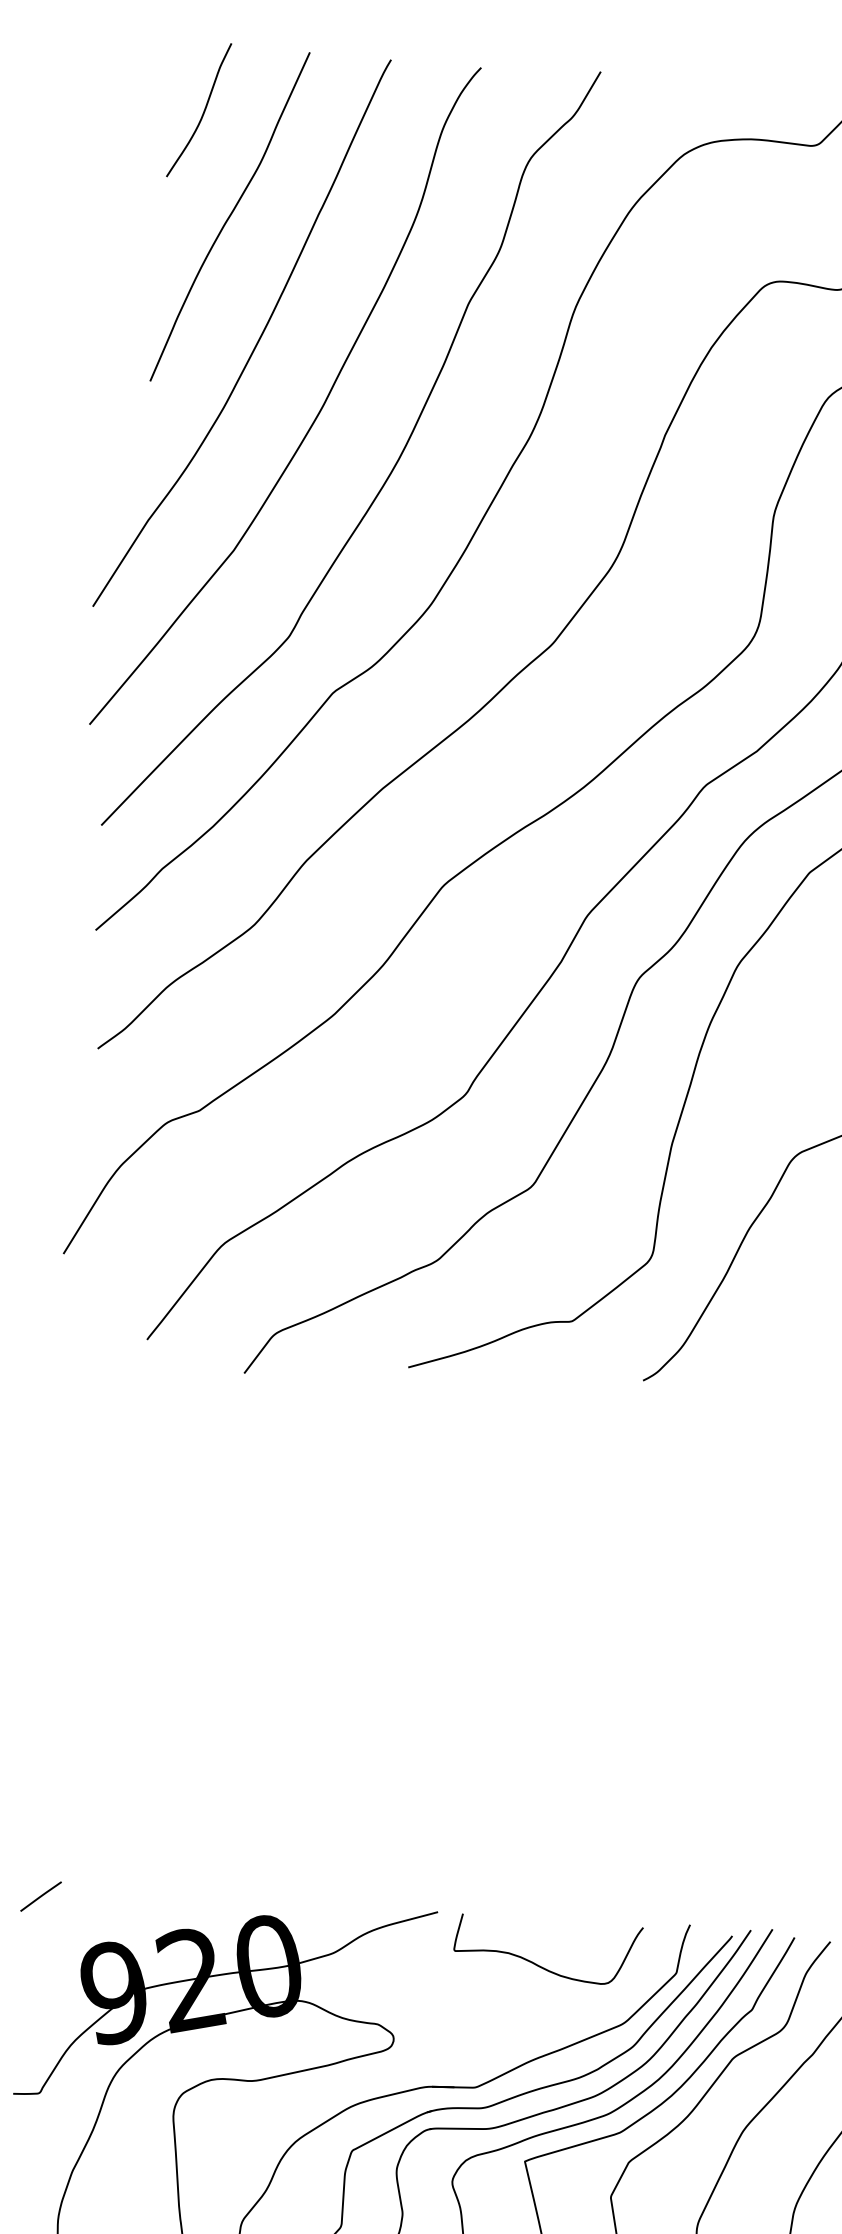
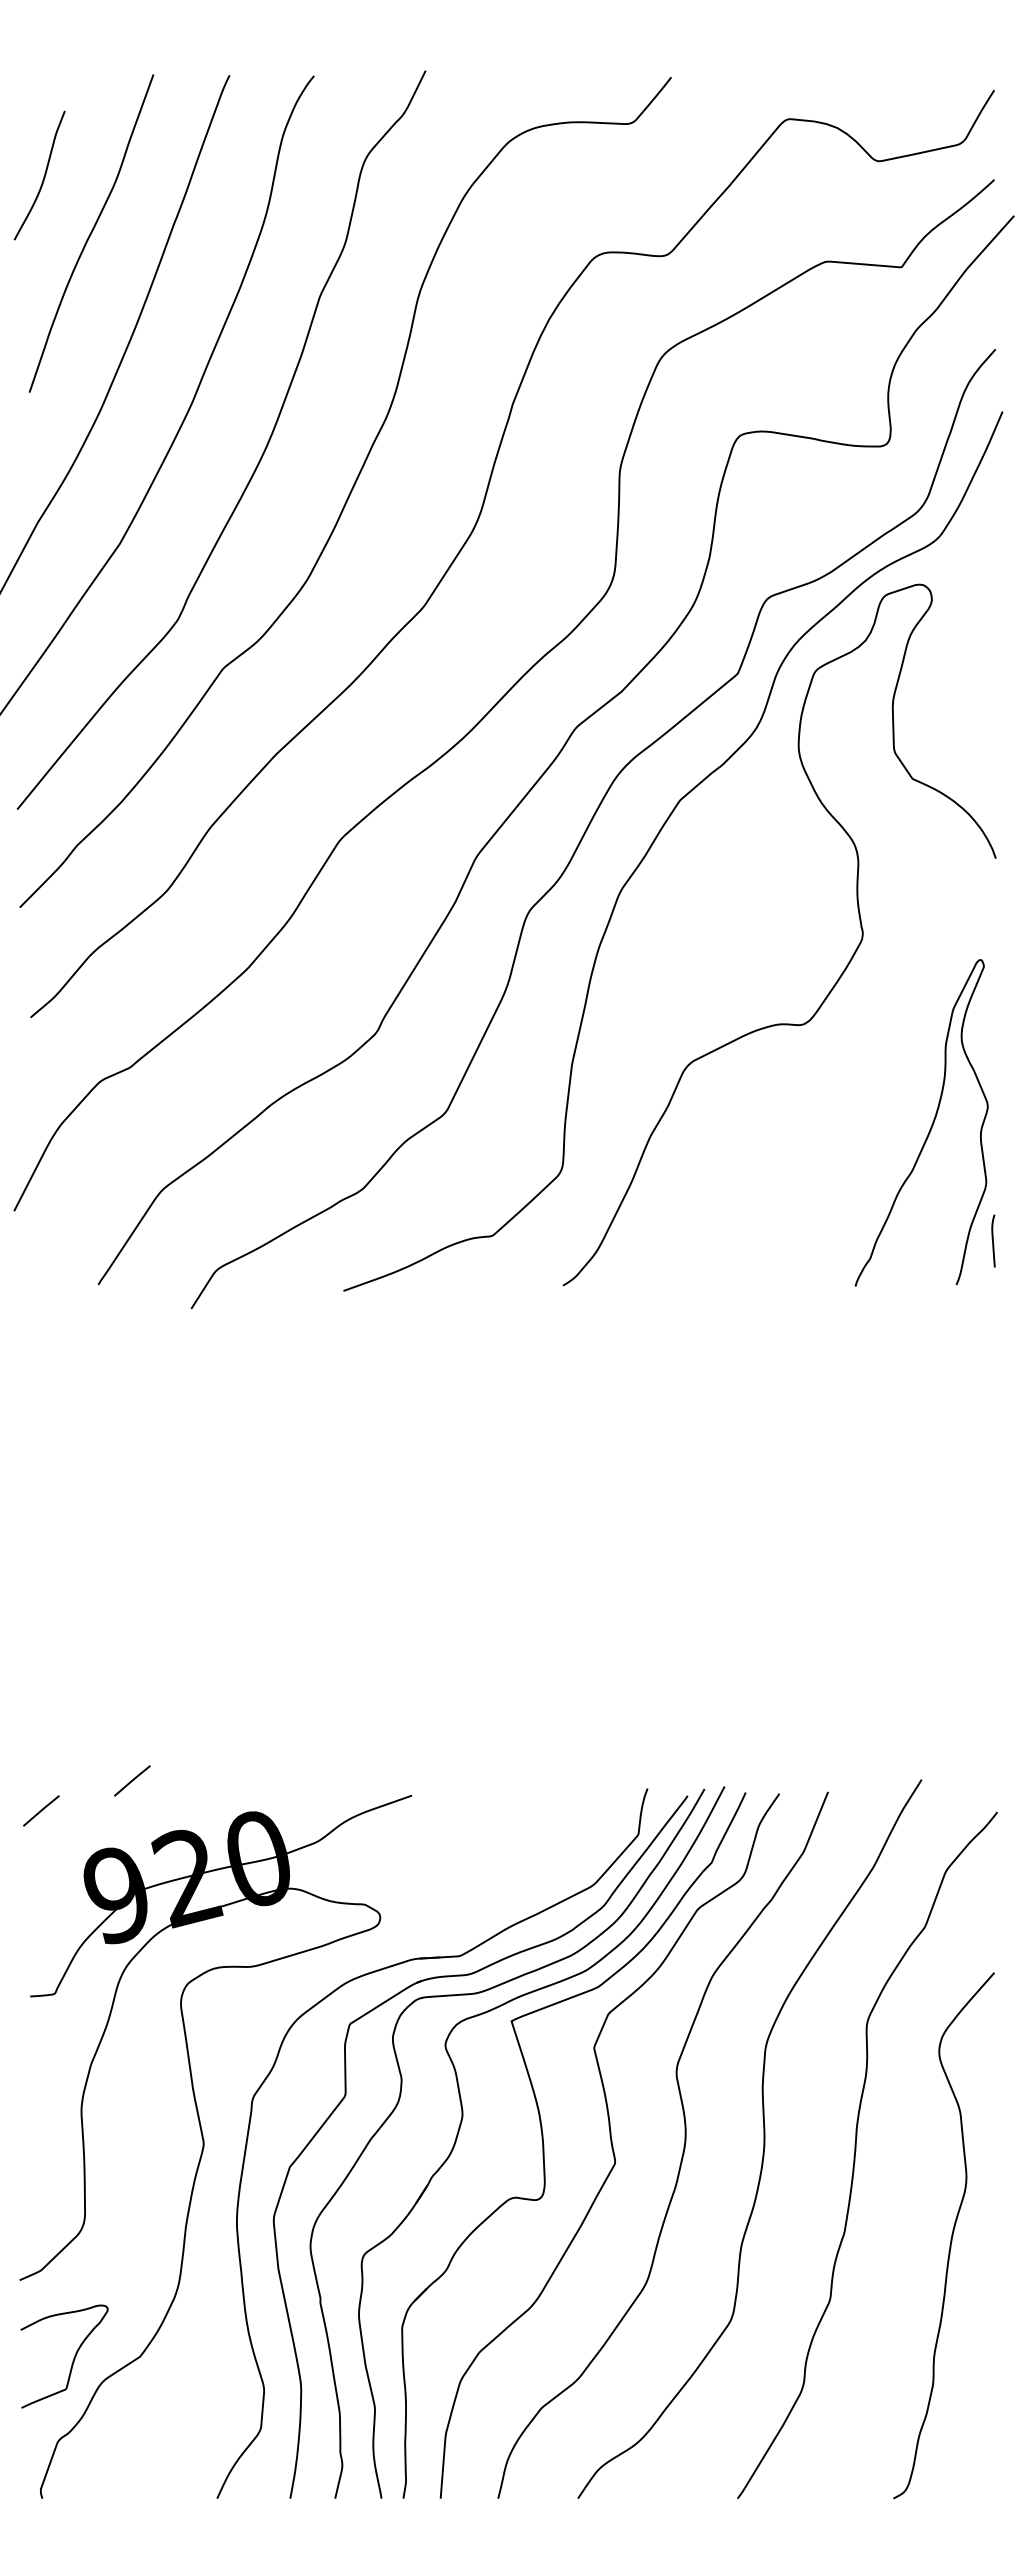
curve: (203, 111) -> (43, 176), moved
line: (140, 1871) -> (132, 1780), added
curve: (537, 1964) -> (508, 1836), removed

